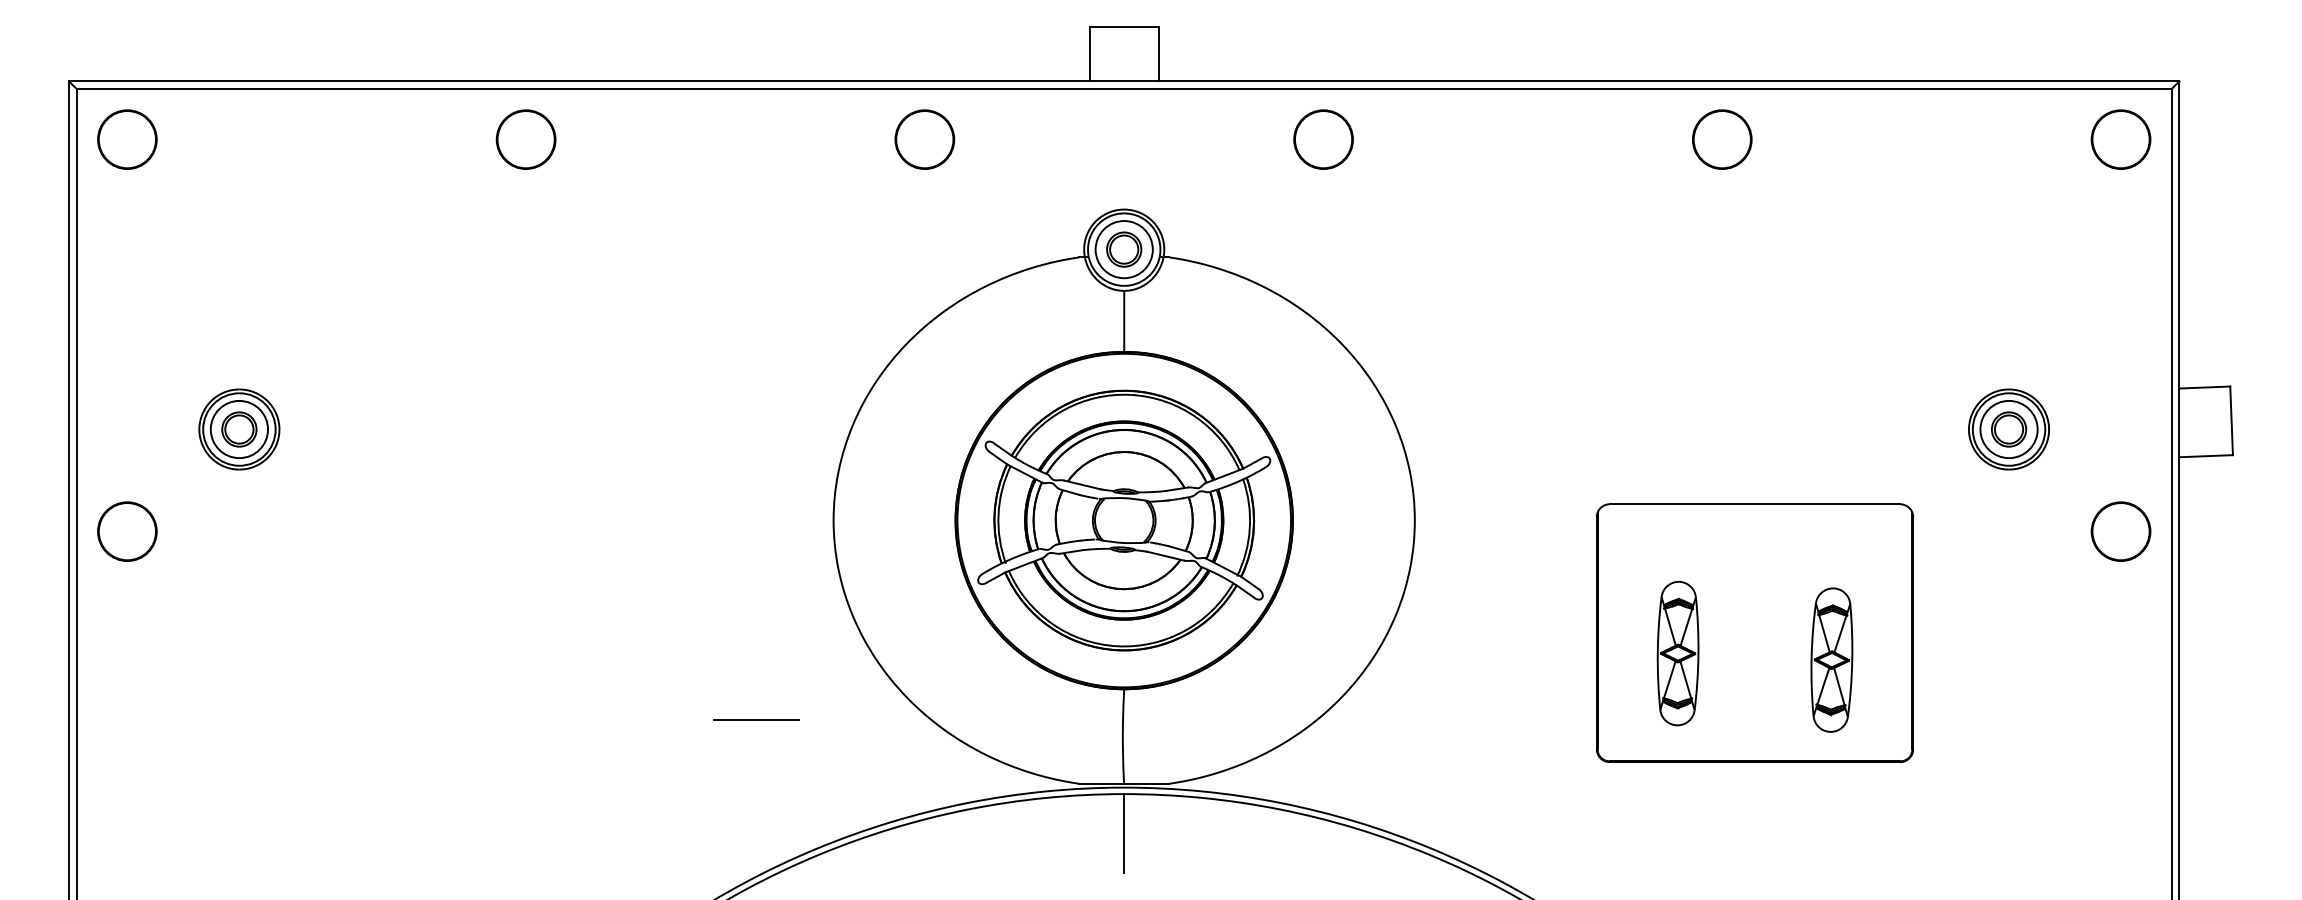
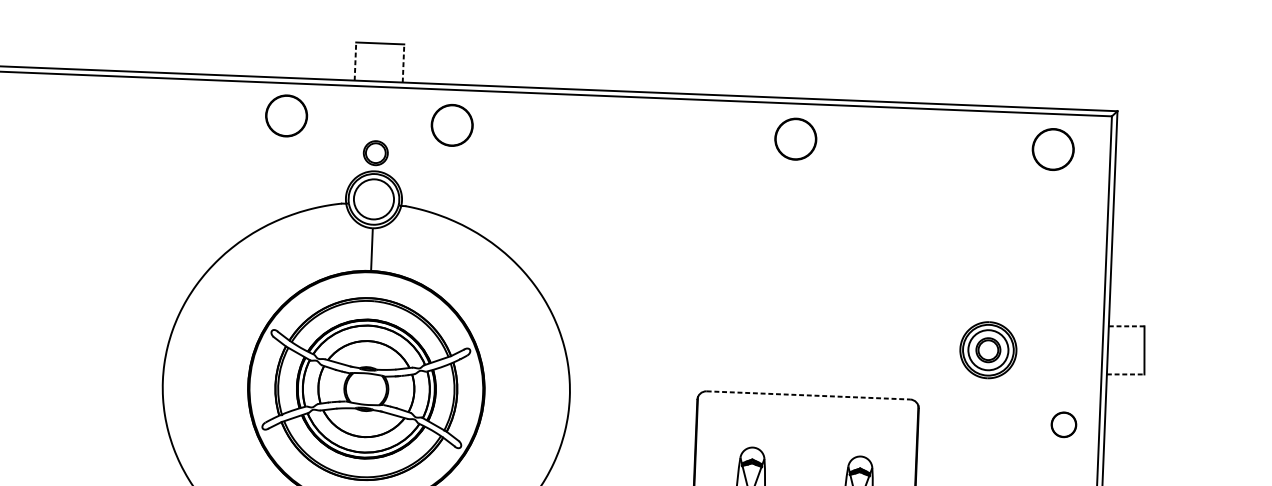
line: (1089, 53) -> (355, 61), solid -> dashed
line: (1158, 53) -> (403, 63), solid -> dashed
part: (924, 139) -> (286, 115), moved
circle: (1323, 139) -> (452, 125), moved
part: (2120, 139) -> (1052, 149), moved
part: (1124, 249) -> (376, 153), moved
line: (2205, 387) -> (1127, 326), solid -> dashed
line: (2206, 456) -> (1125, 374), solid -> dashed
line: (1755, 504) -> (808, 395), solid -> dashed
part: (2120, 531) -> (1063, 424), size x0.6

